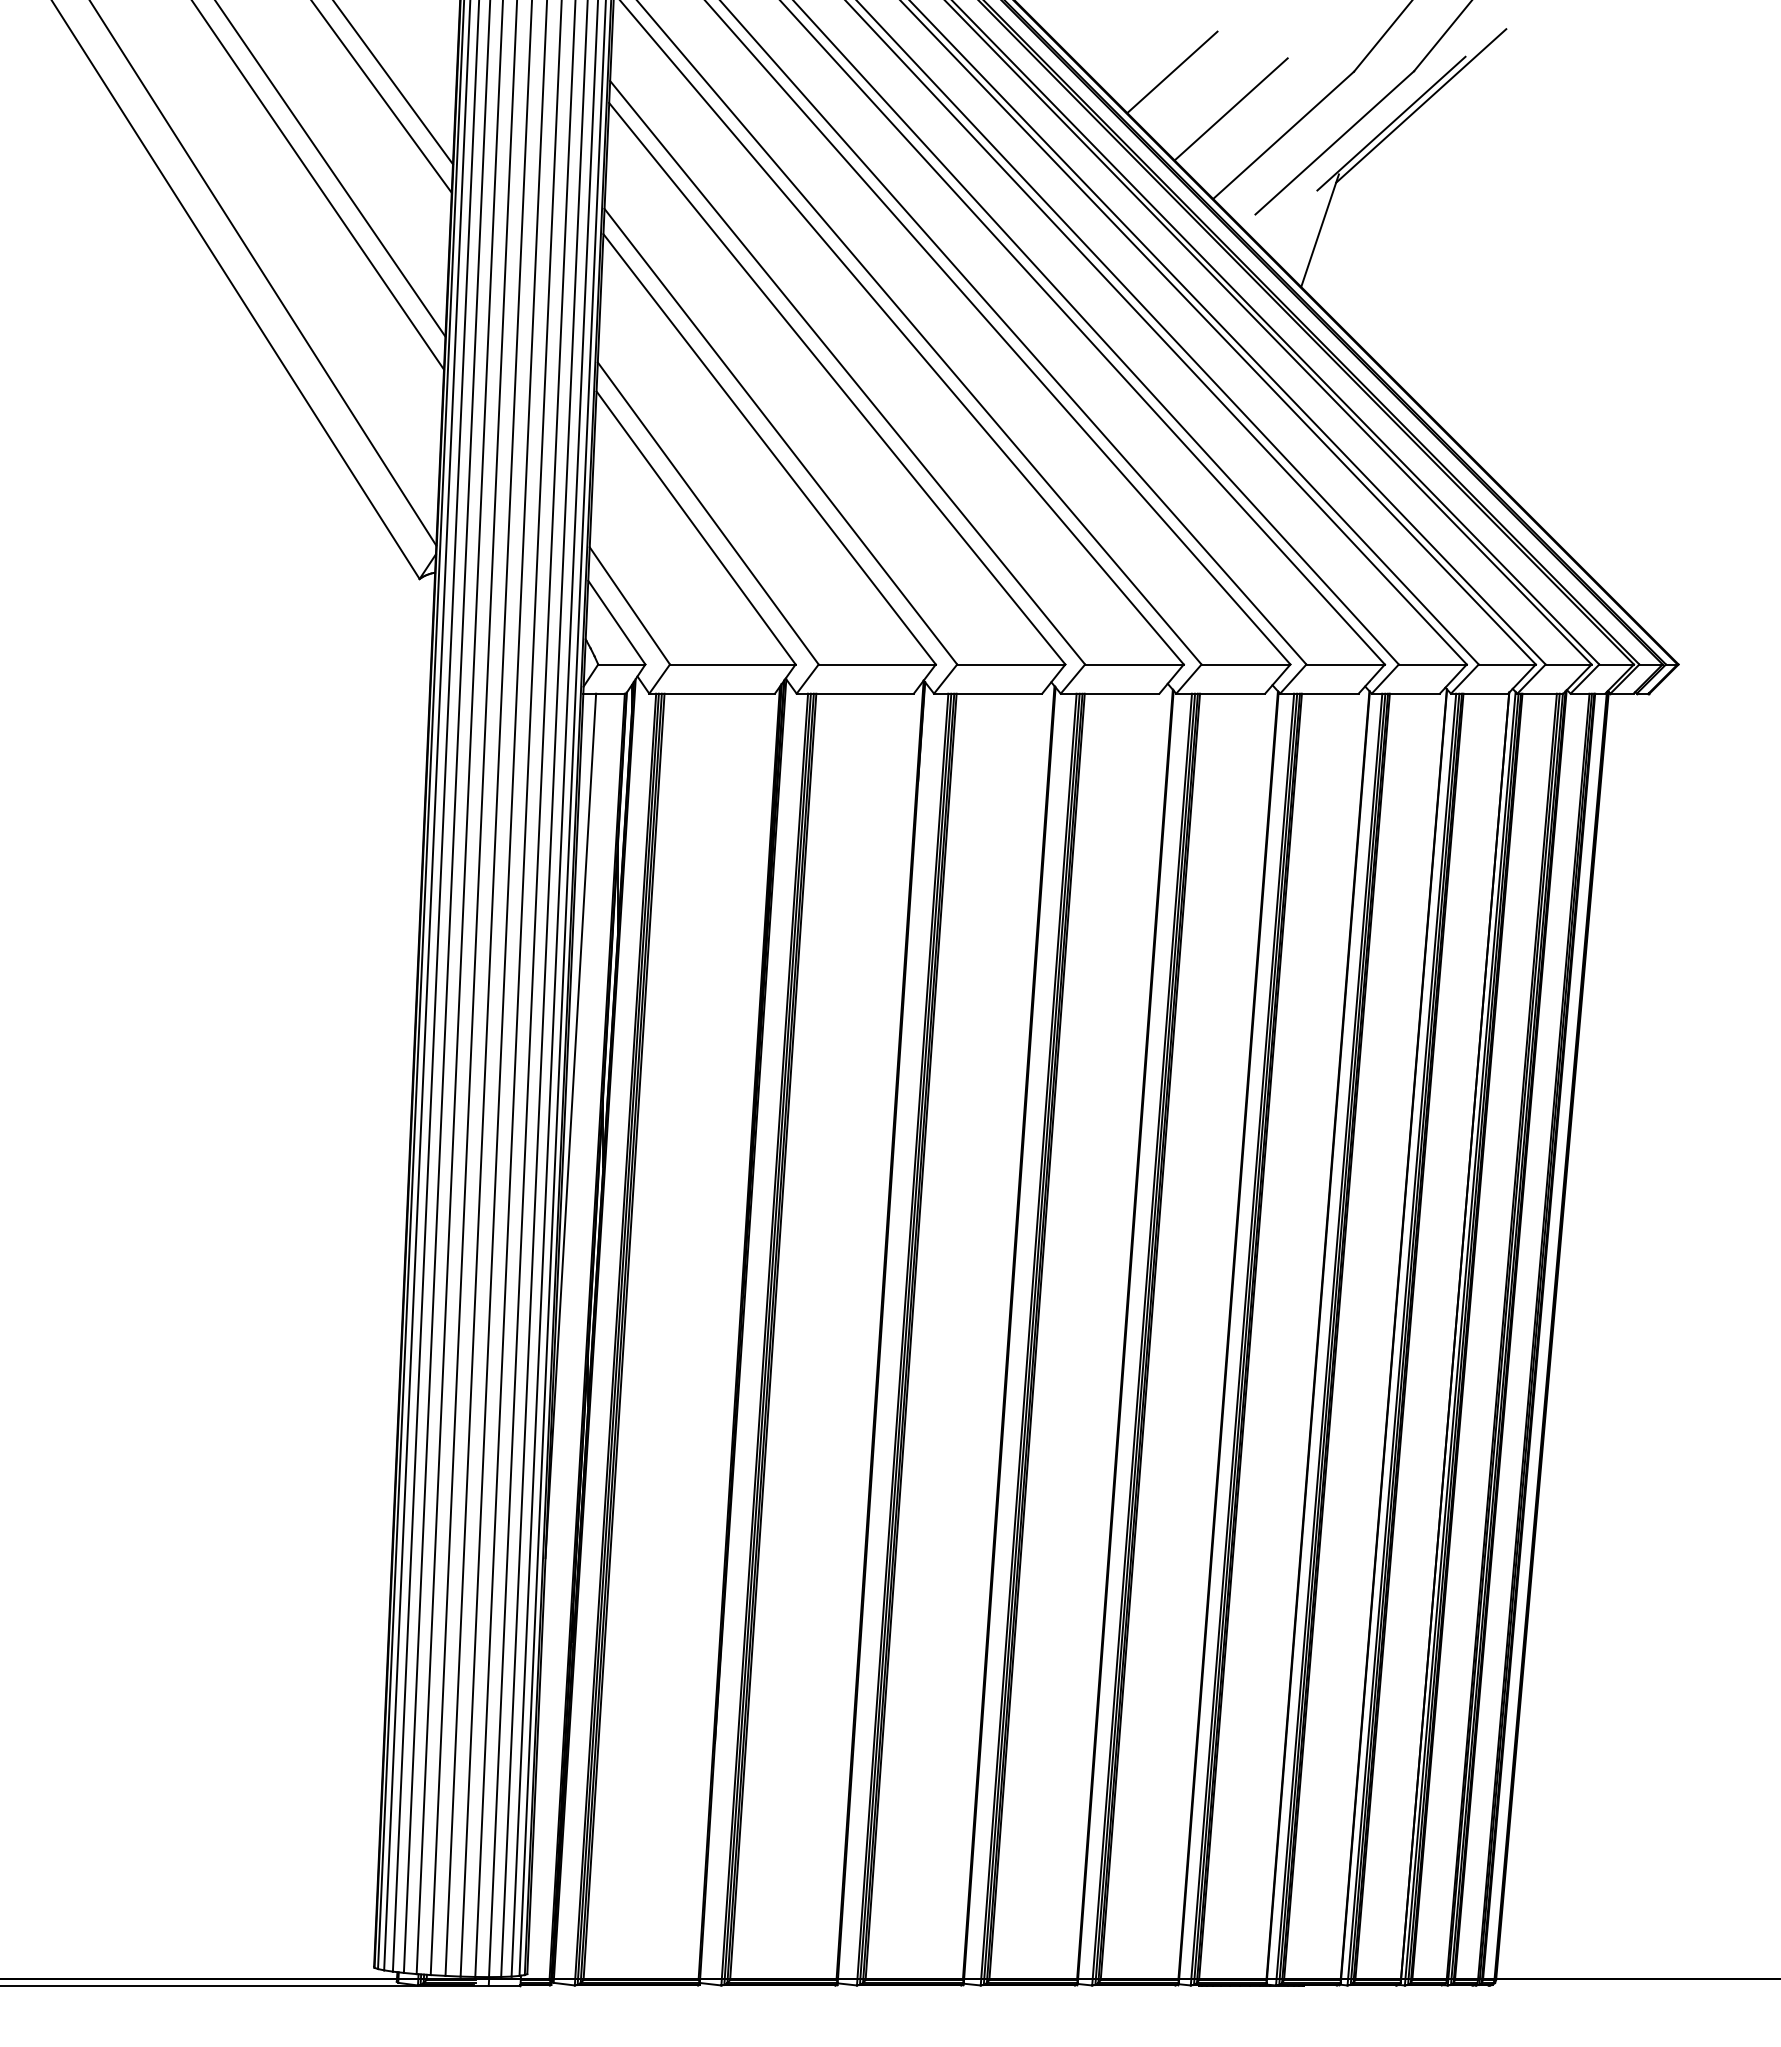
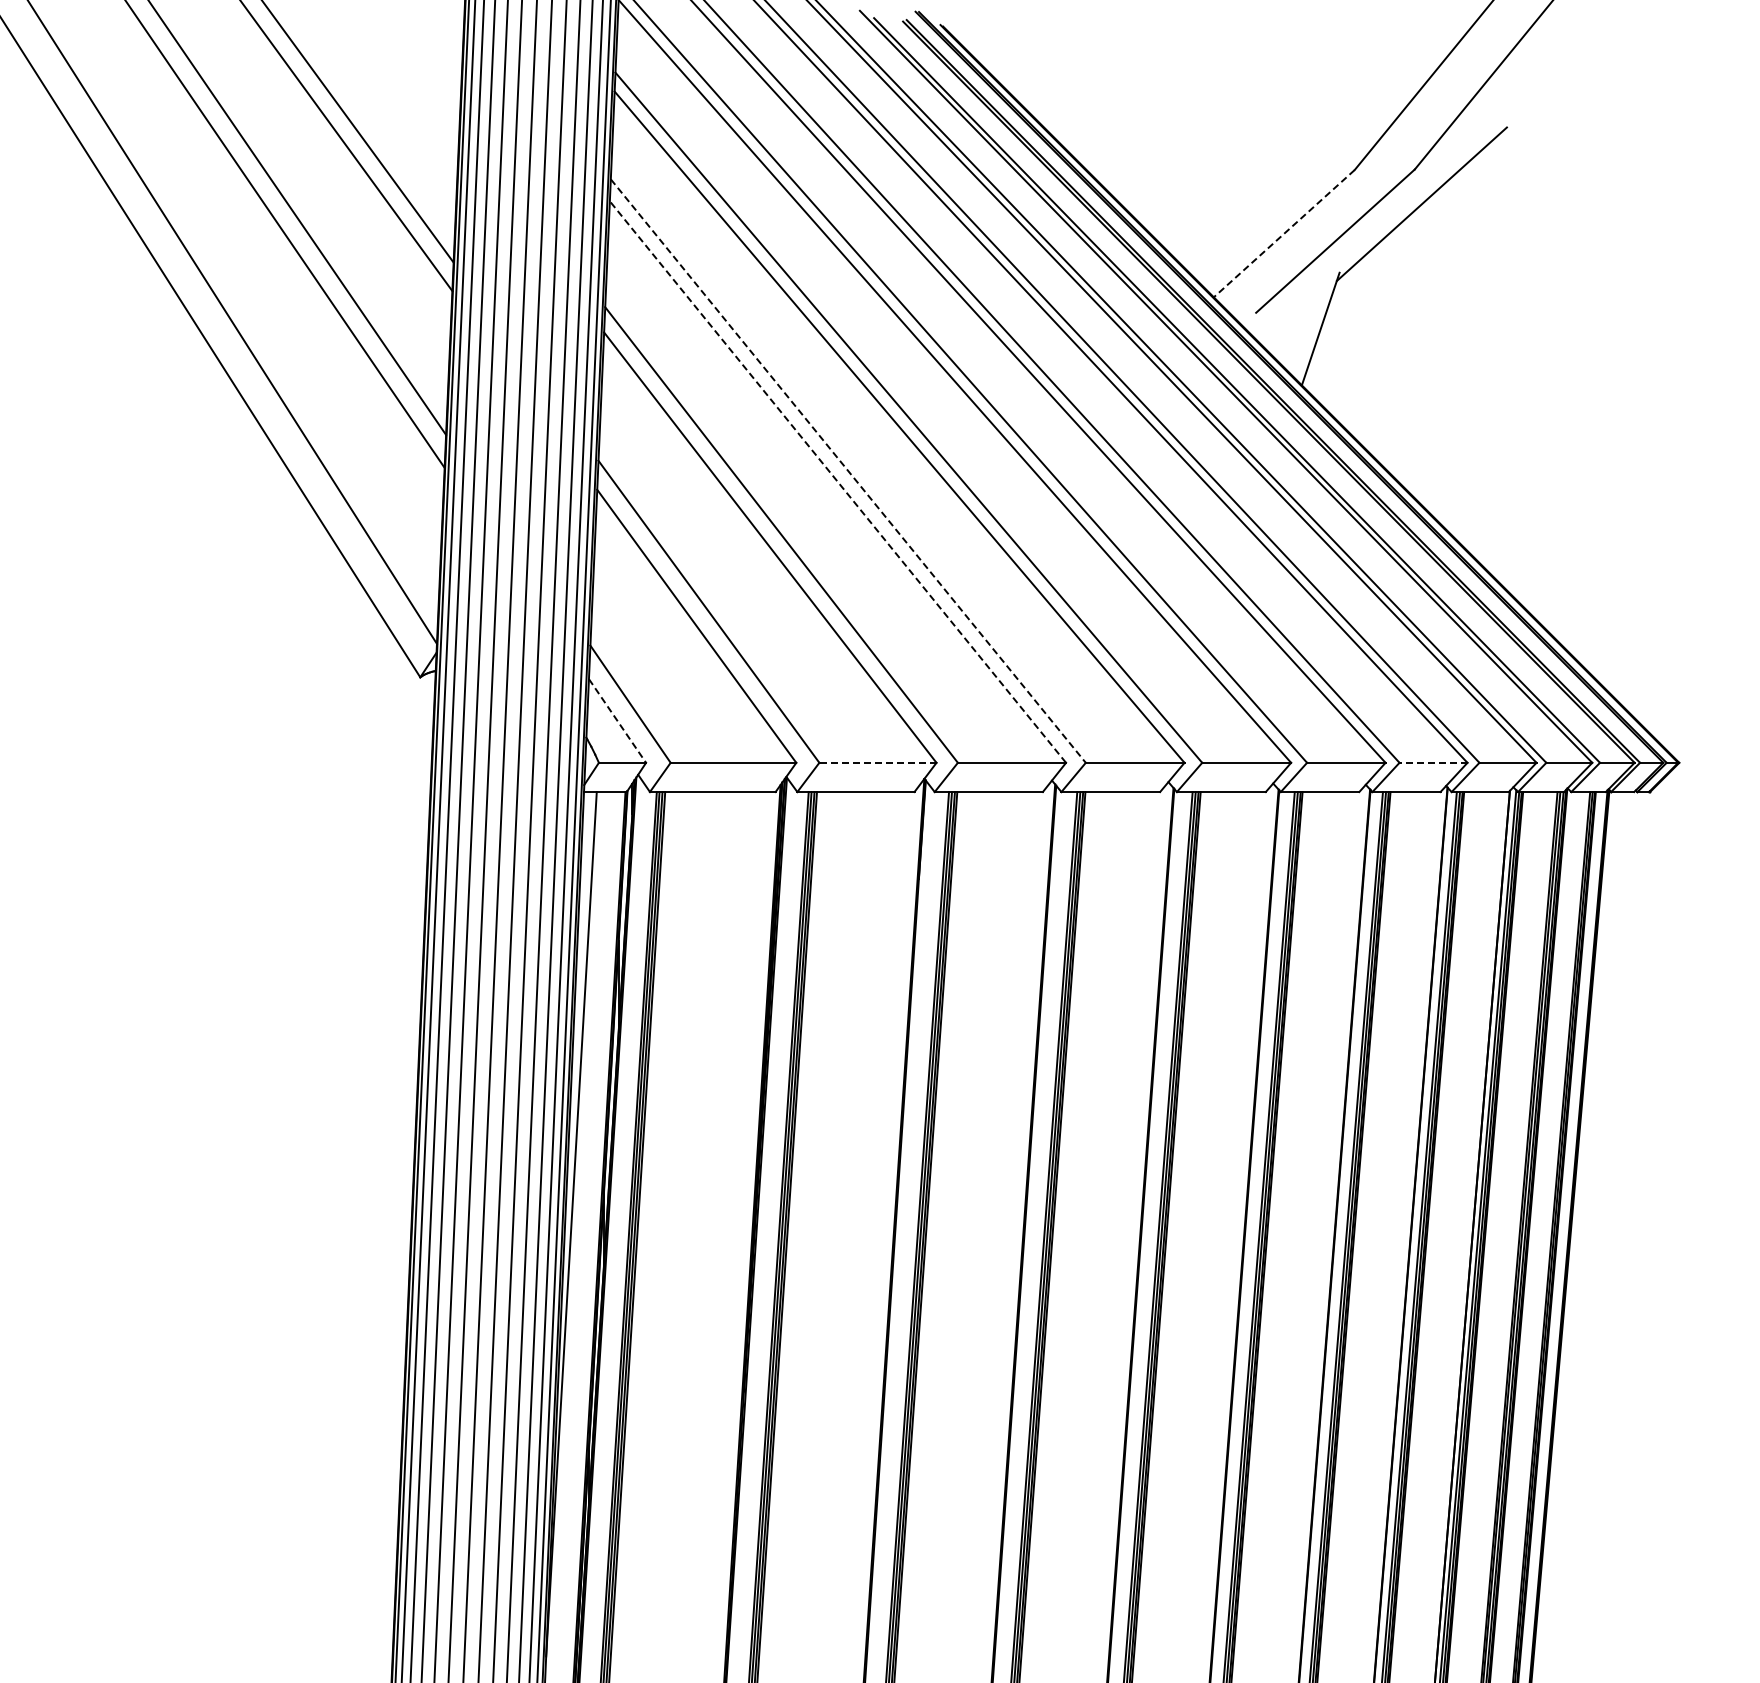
line: (1172, 72) -> (1173, 170), removed
line: (1230, 109) -> (1231, 207), removed
line: (1391, 123) -> (1392, 221), removed
line: (1283, 135) -> (1284, 233), solid -> dashed
line: (847, 373) -> (848, 471), solid -> dashed
line: (837, 383) -> (838, 481), solid -> dashed
line: (616, 622) -> (617, 720), solid -> dashed
line: (877, 664) -> (878, 762), solid -> dashed
line: (1432, 664) -> (1433, 762), solid -> dashed

